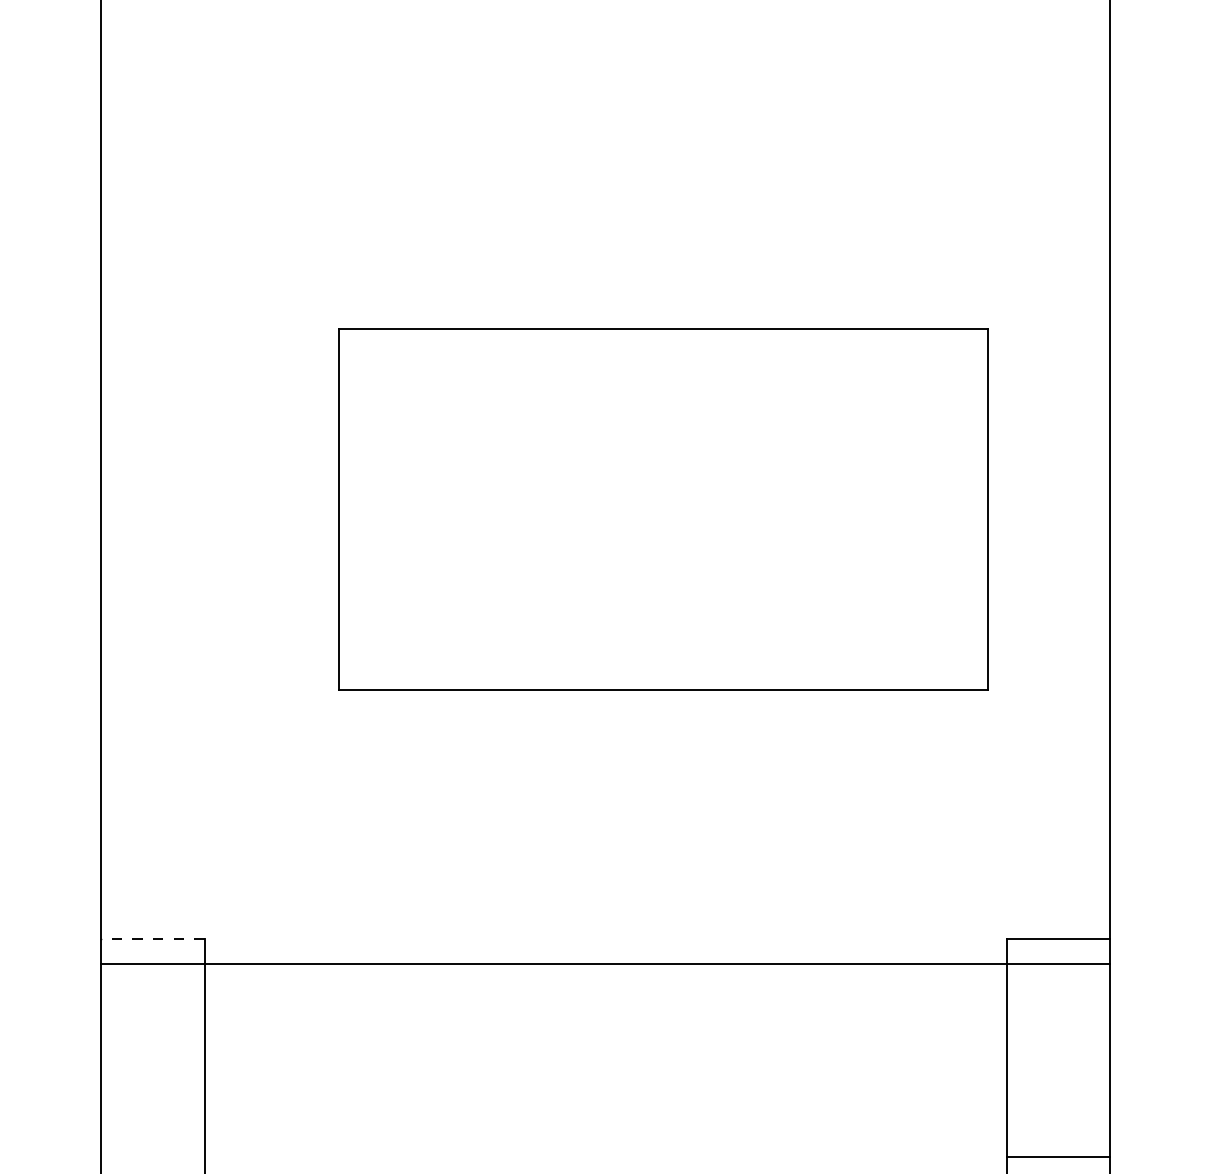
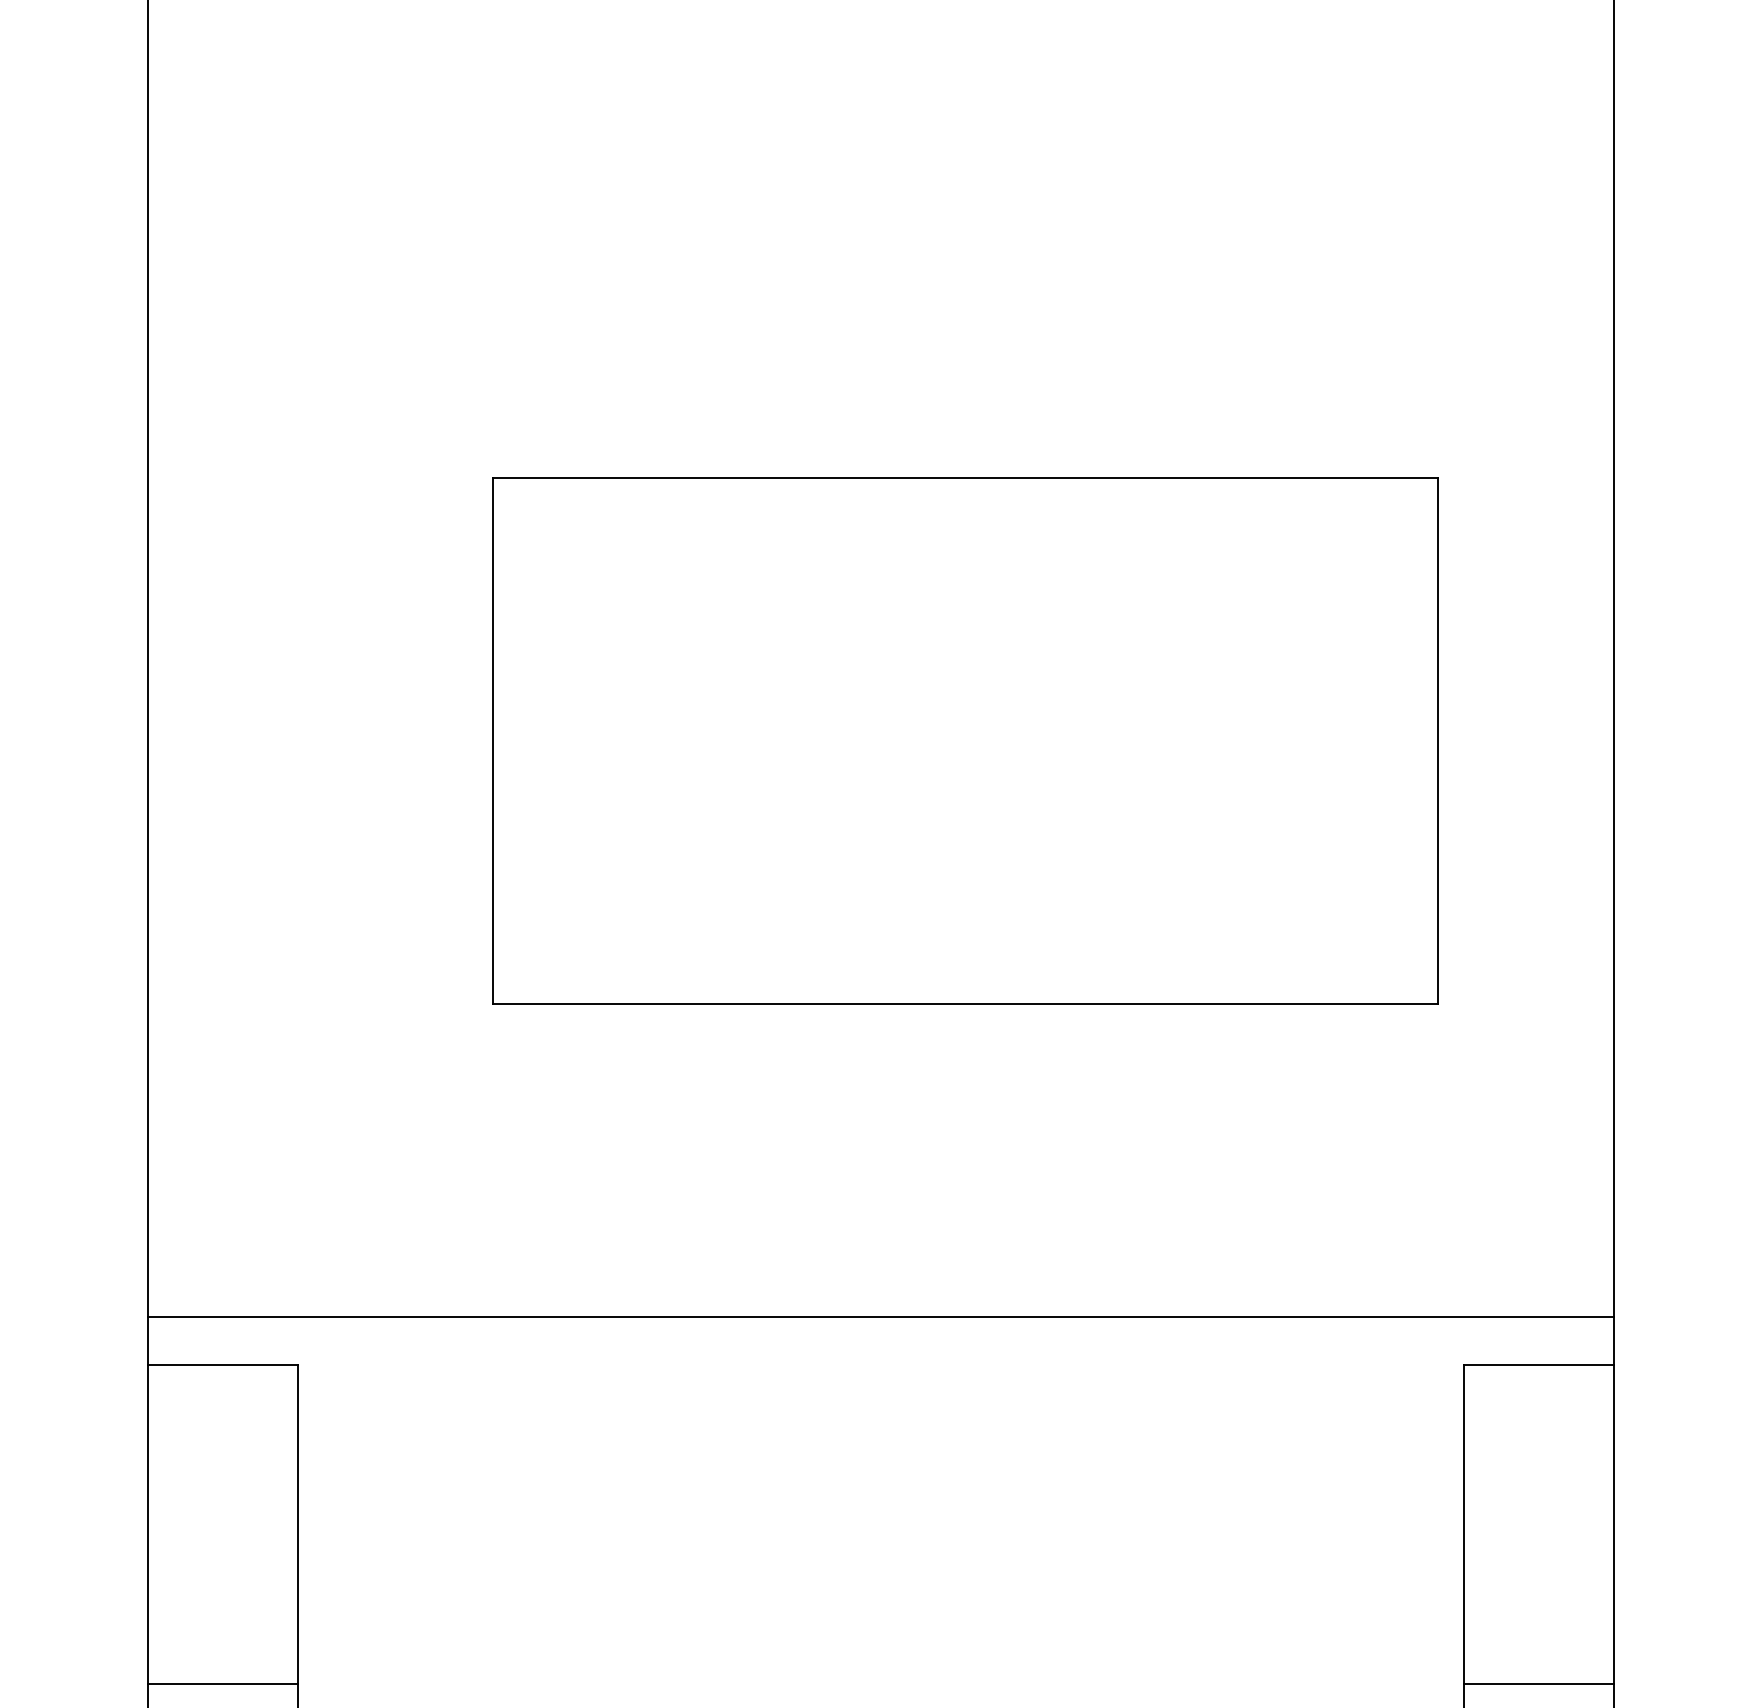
line: (152, 938) -> (222, 1365), dashed -> solid
line: (605, 964) -> (881, 1317), moved
line: (152, 1157) -> (222, 1683), added

